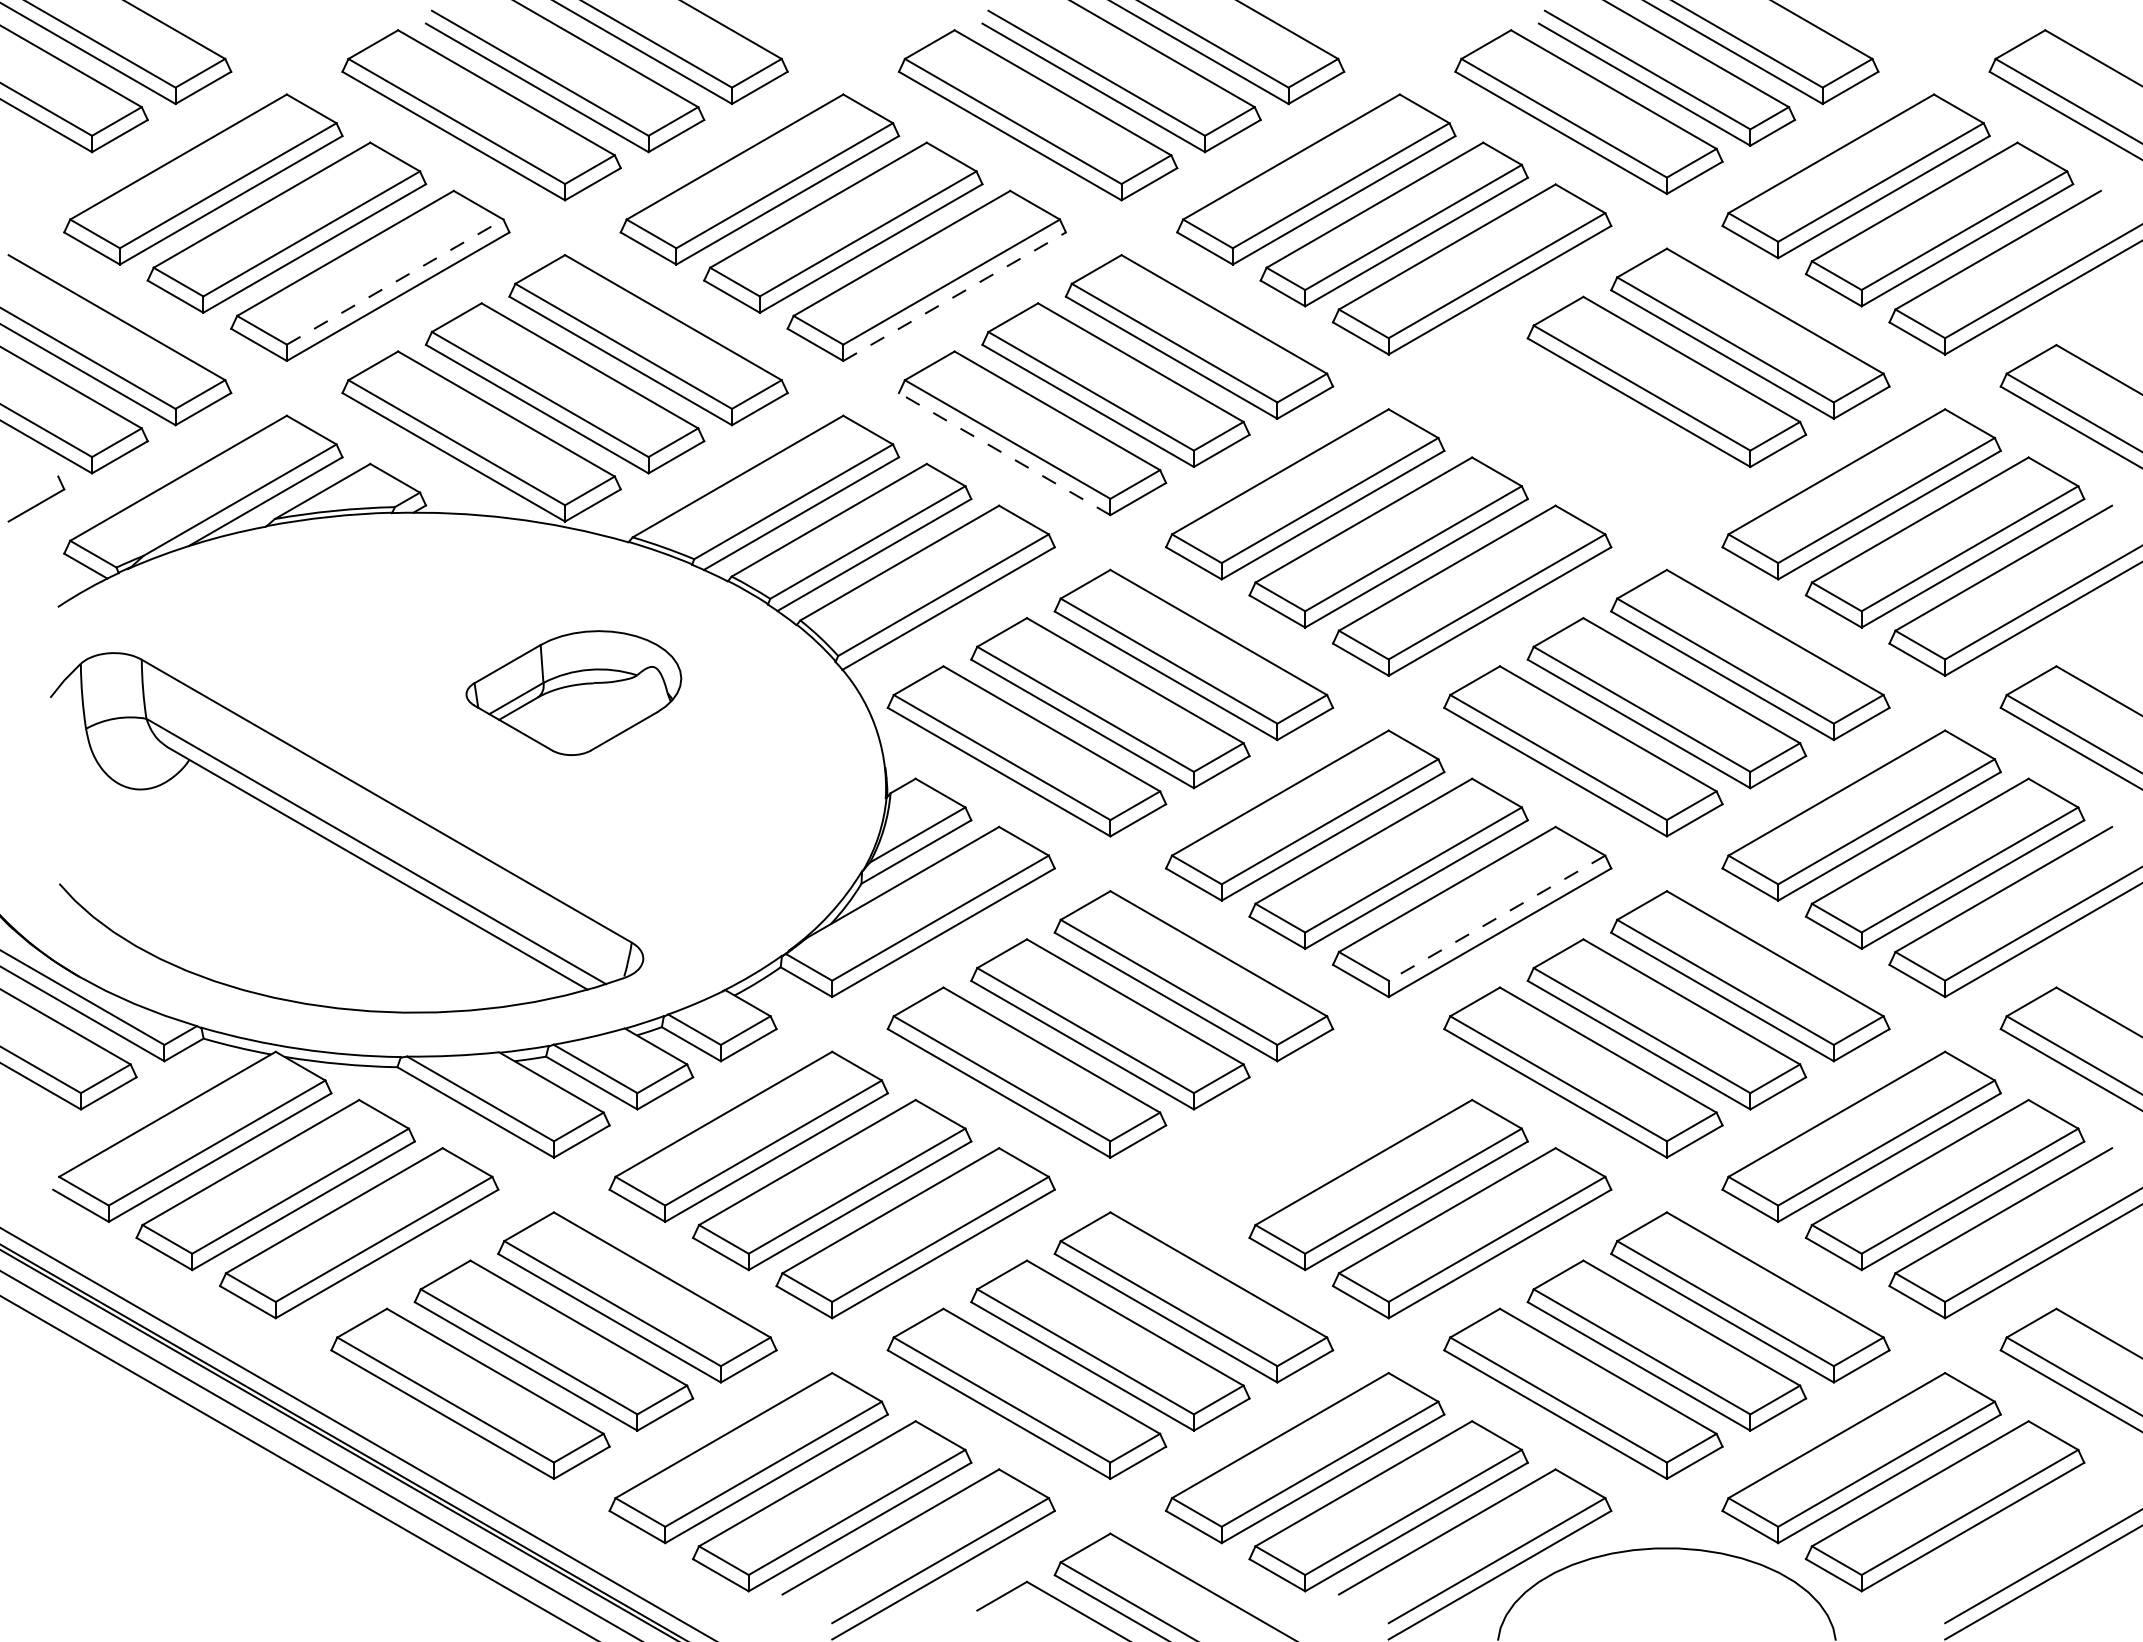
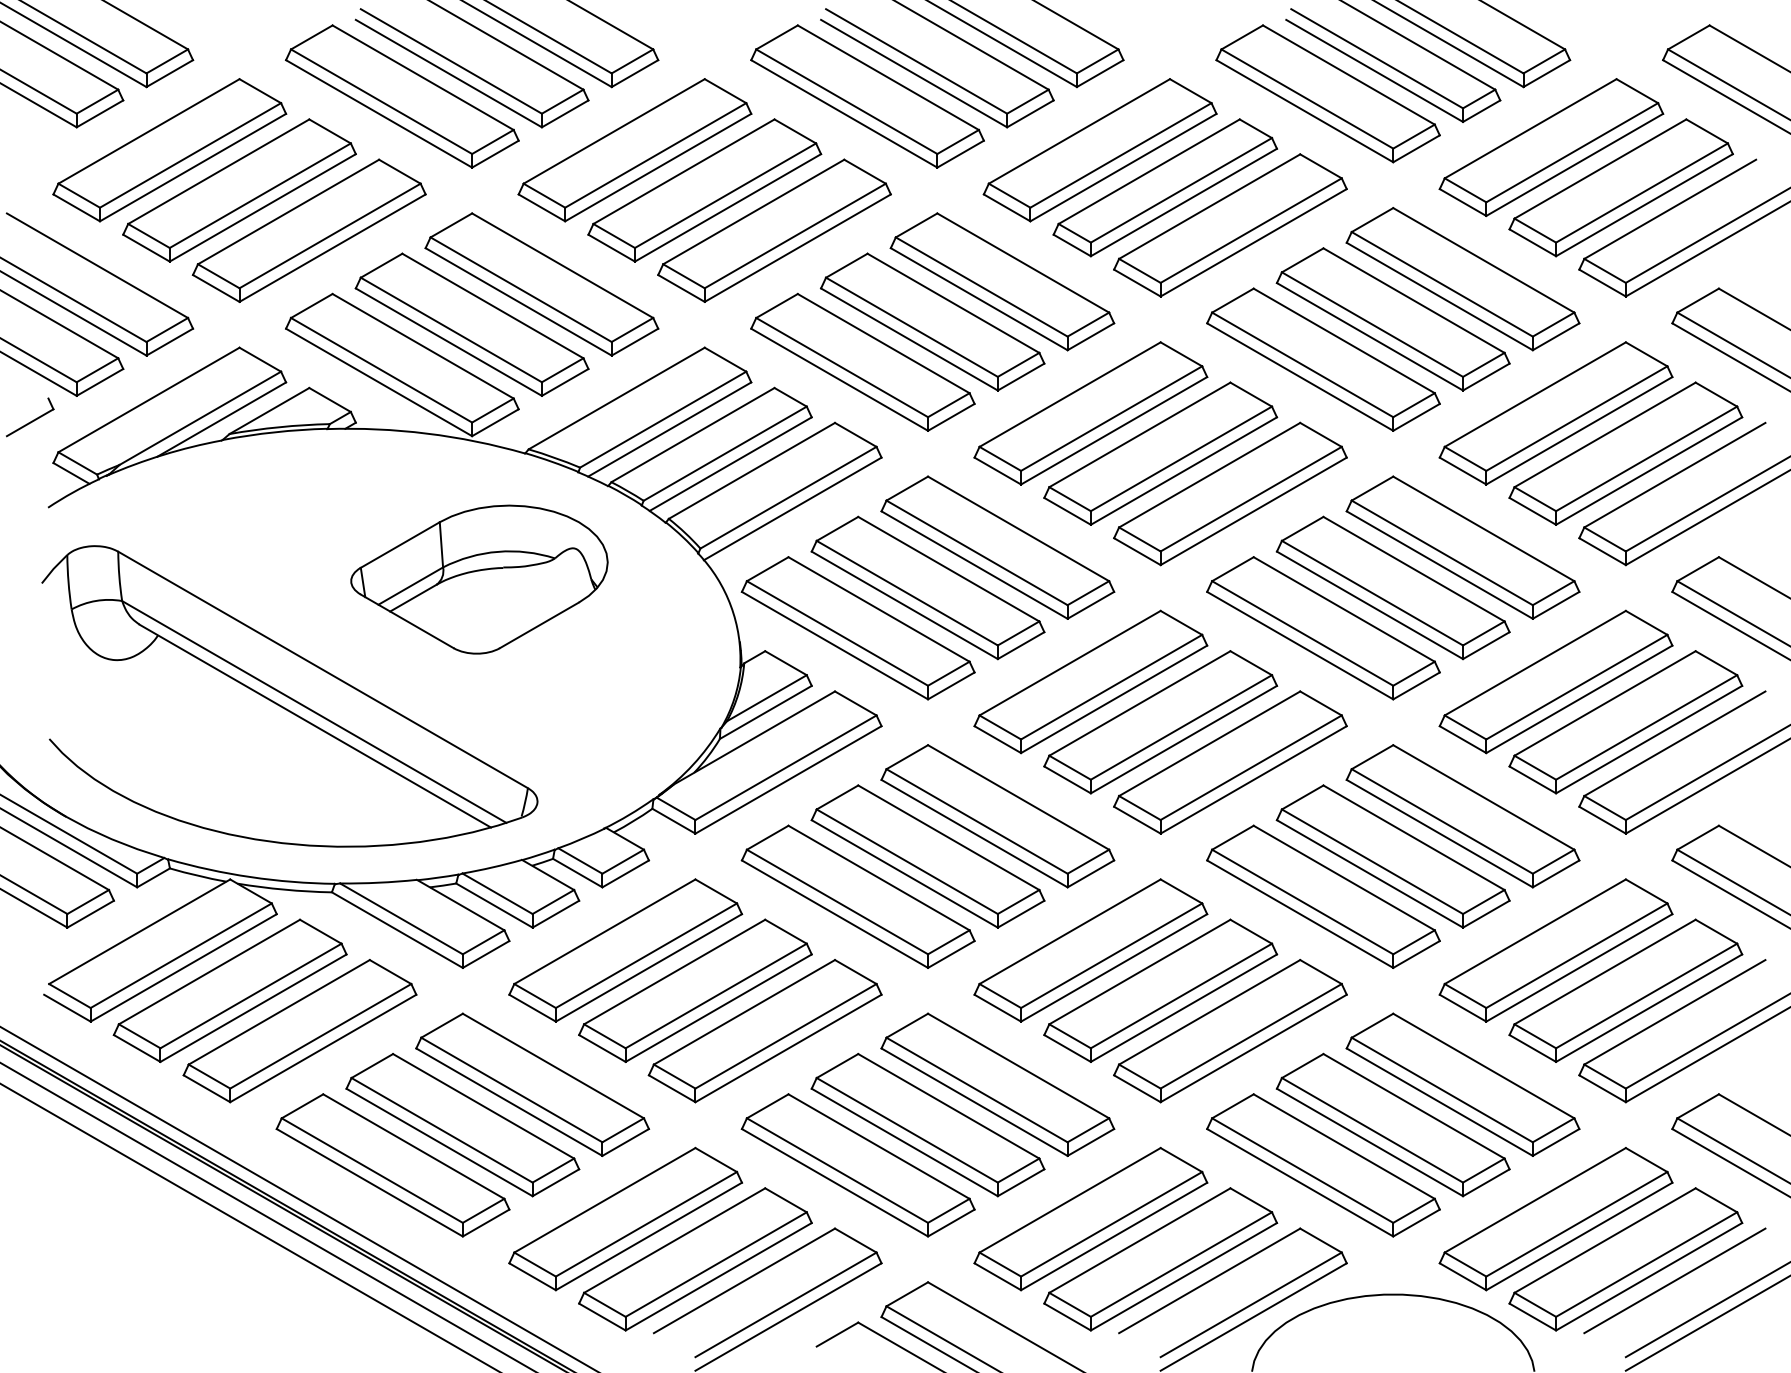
line: (395, 281) -> (330, 235), dashed -> solid
line: (954, 296) -> (797, 248), dashed -> solid
part: (1583, 430) -> (1323, 360), added
line: (1004, 453) -> (839, 379), dashed -> solid
part: (573, 692) -> (479, 579), size x1.43
line: (1496, 918) -> (1250, 768), dashed -> solid
part: (1305, 1136) -> (1091, 950), added
line: (2003, 1531) -> (1674, 1280), added

